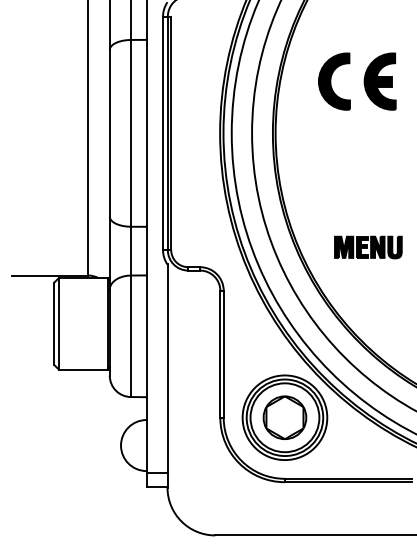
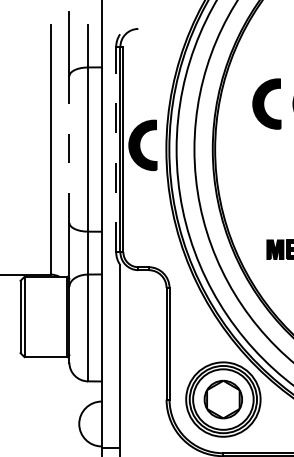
part: (193, 128) -> (142, 145), added
line: (109, 132) -> (69, 148), solid -> dashed
line: (163, 133) -> (116, 149), solid -> dashed

